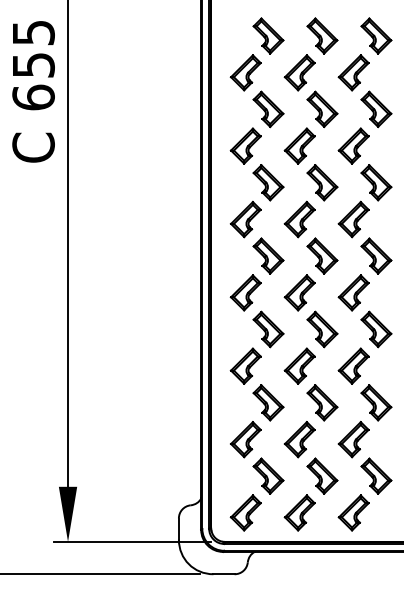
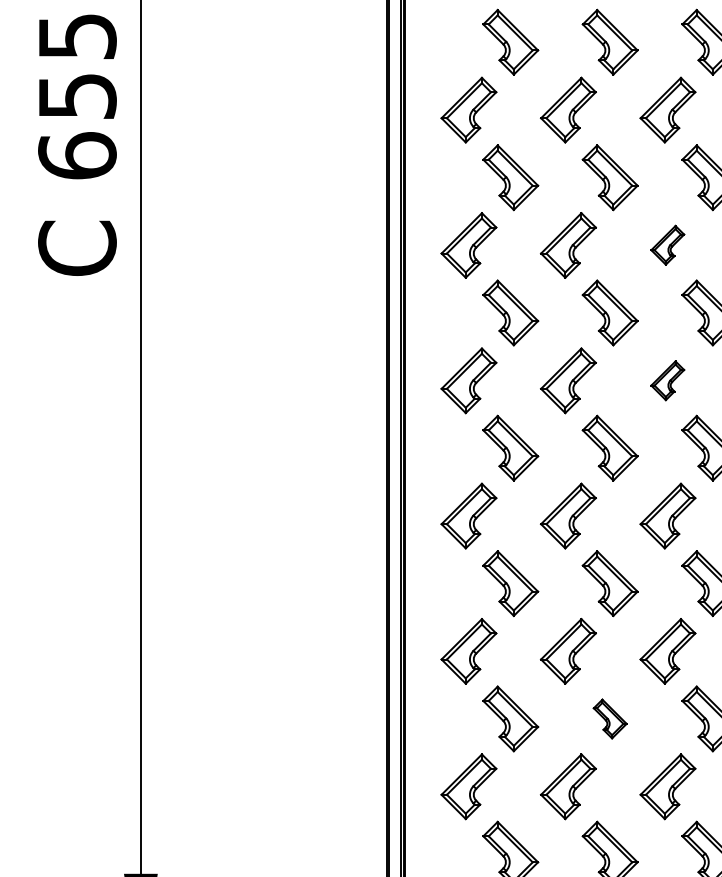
part: (353, 145) -> (667, 244), size x0.6
part: (353, 219) -> (667, 380), size x0.6
part: (322, 402) -> (610, 718), size x0.6

